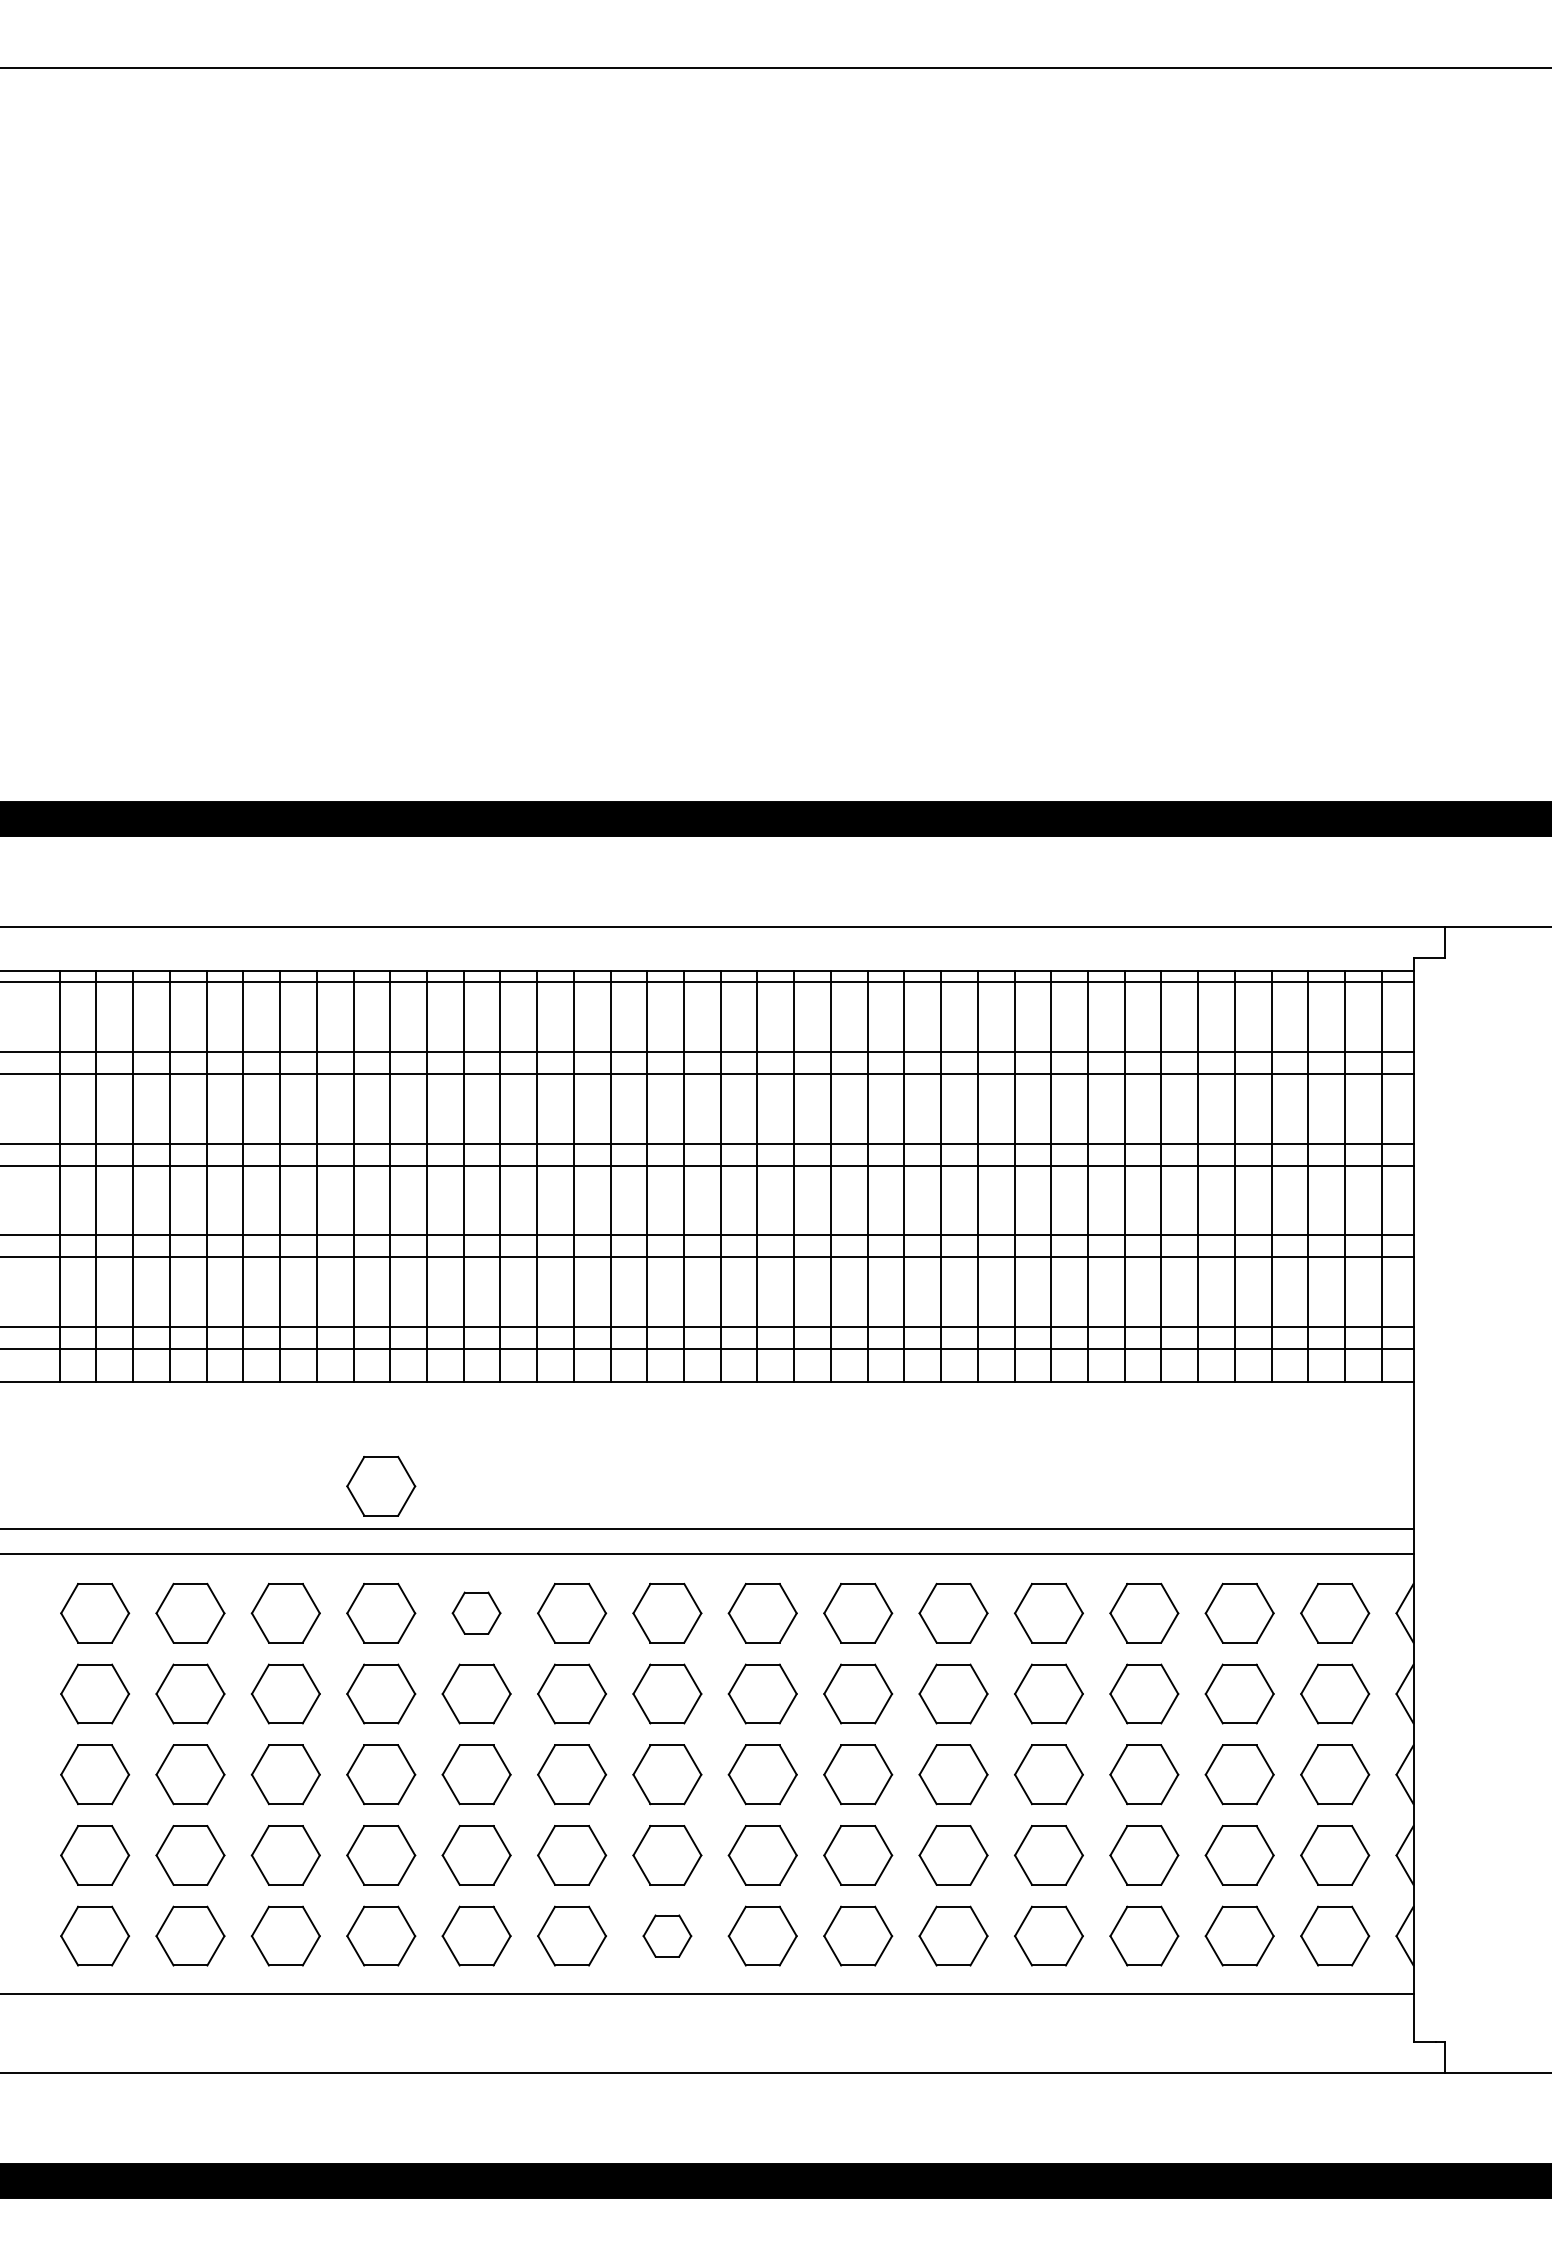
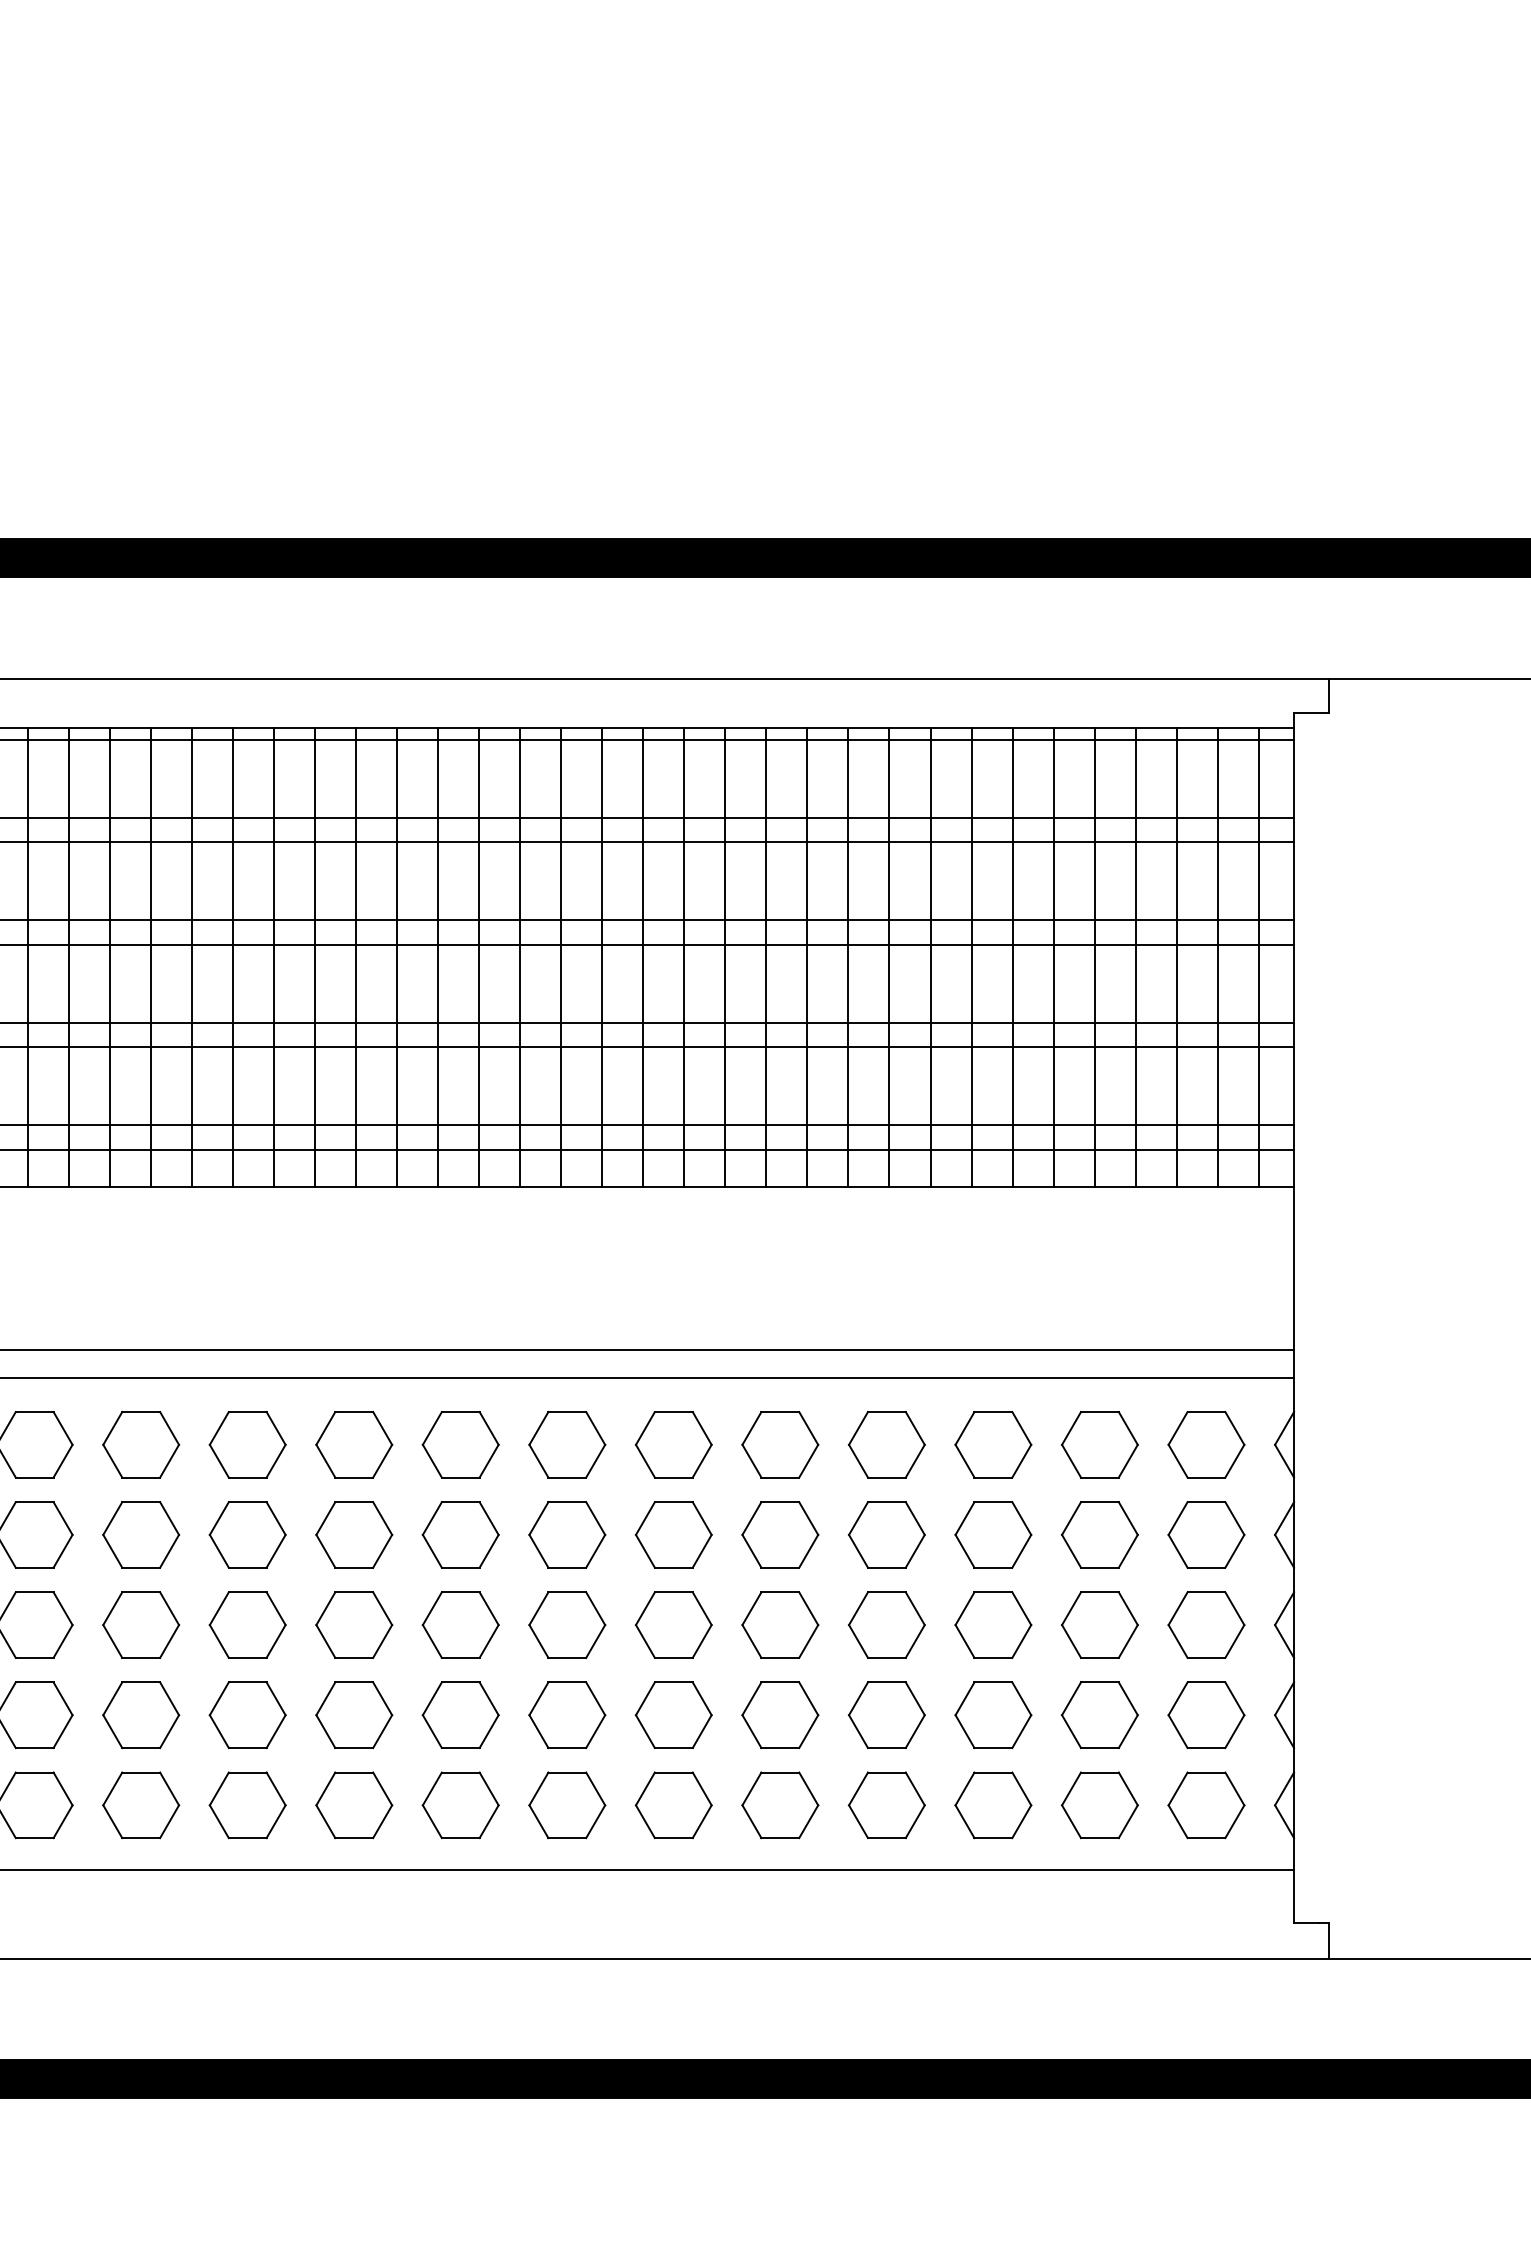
part: (381, 1485) -> (141, 1302), removed
part: (476, 1612) -> (247, 1443), size x1.43
part: (667, 1935) -> (460, 1804), size x1.43

